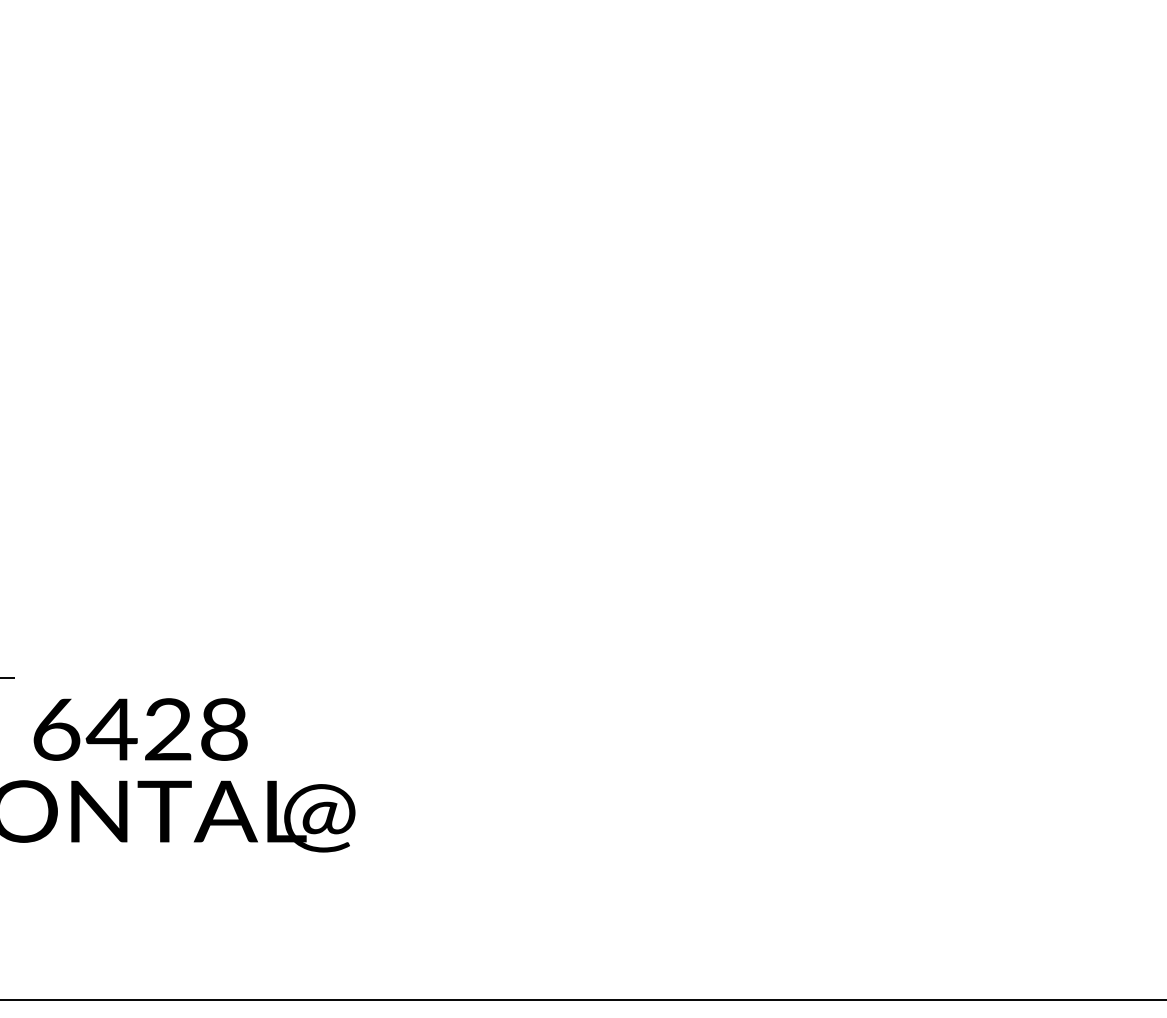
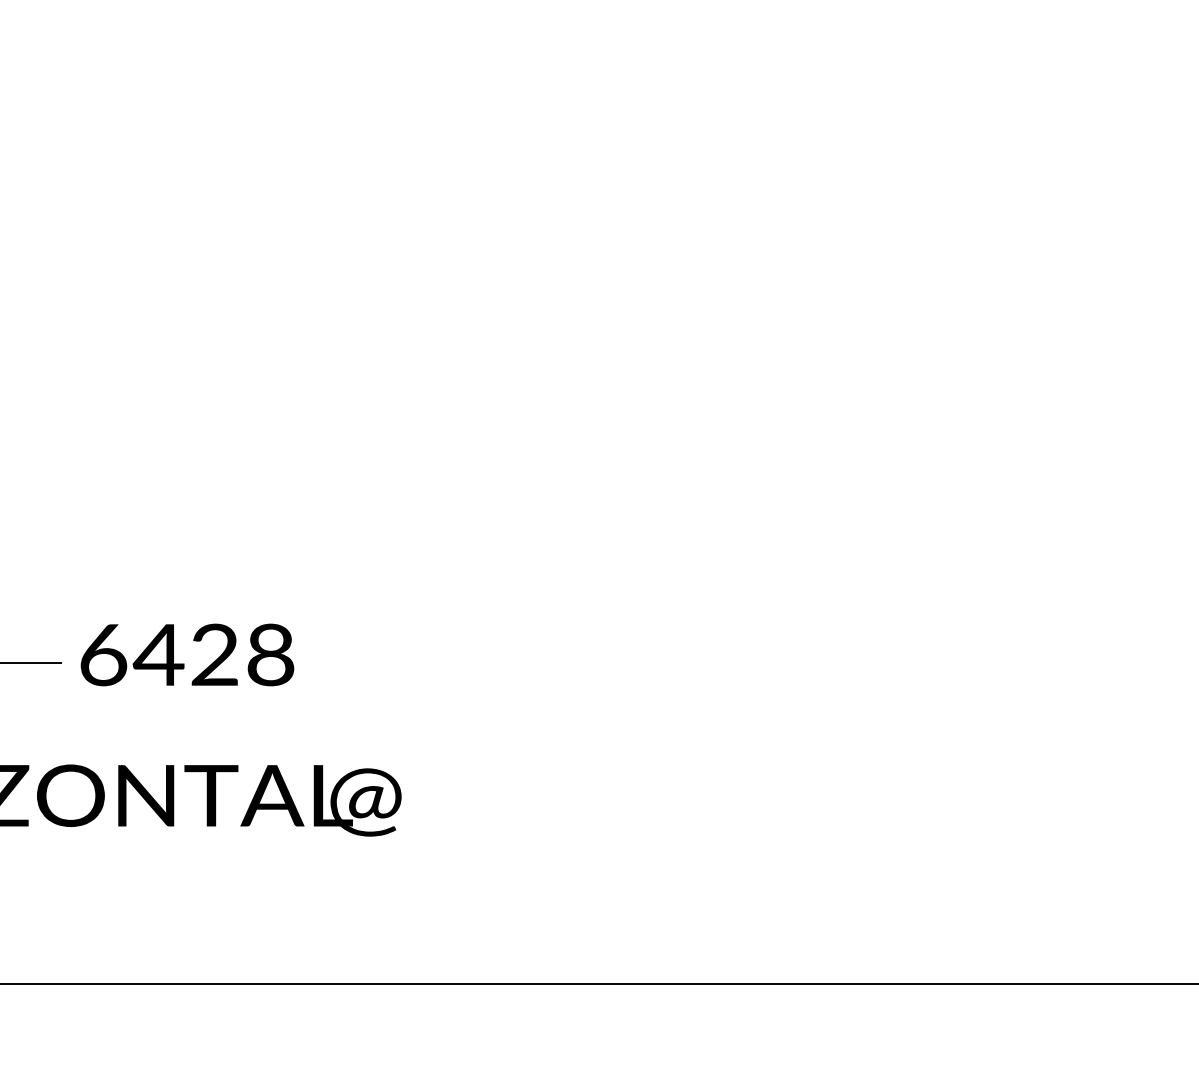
text: (140, 729) -> (187, 654), moved

